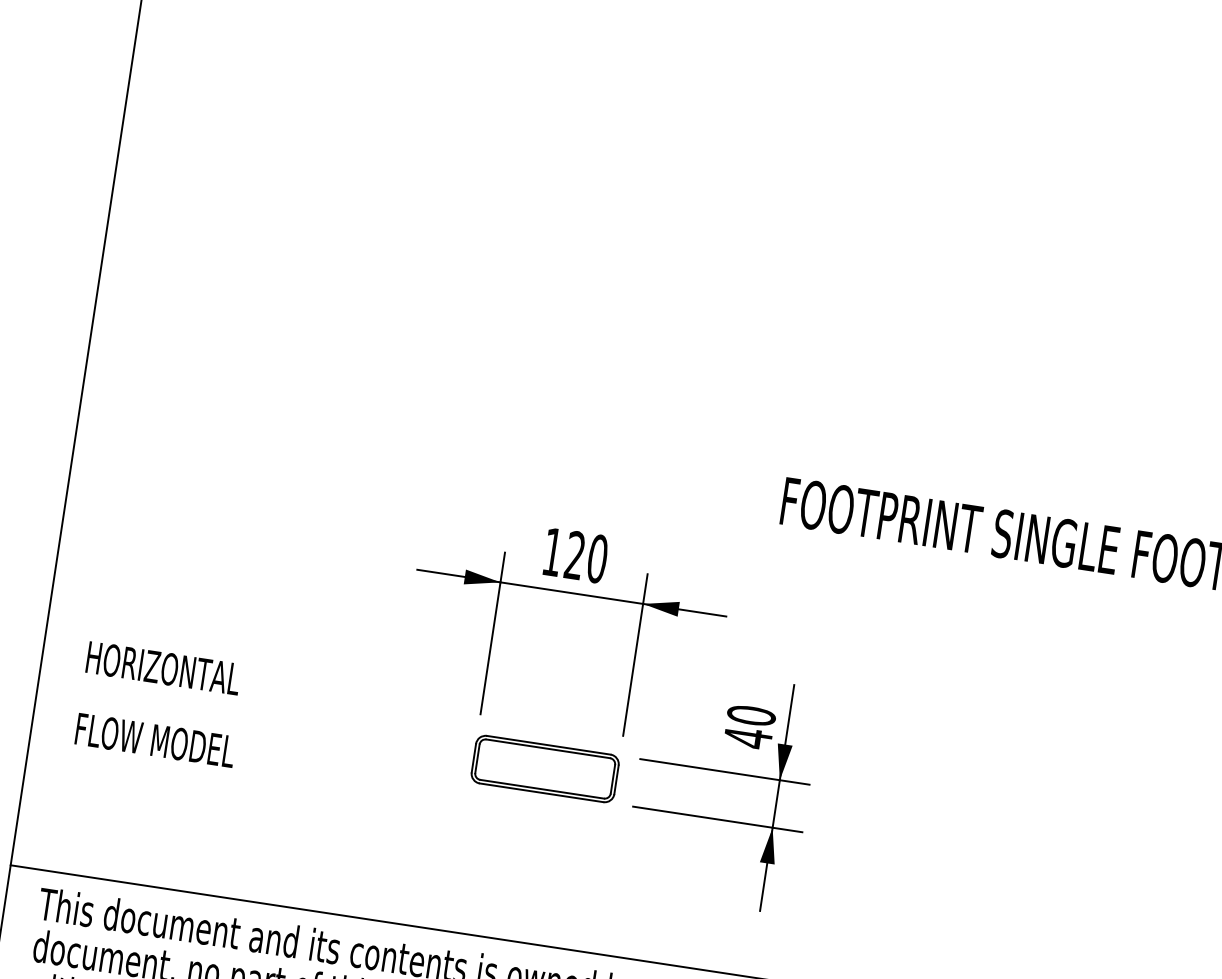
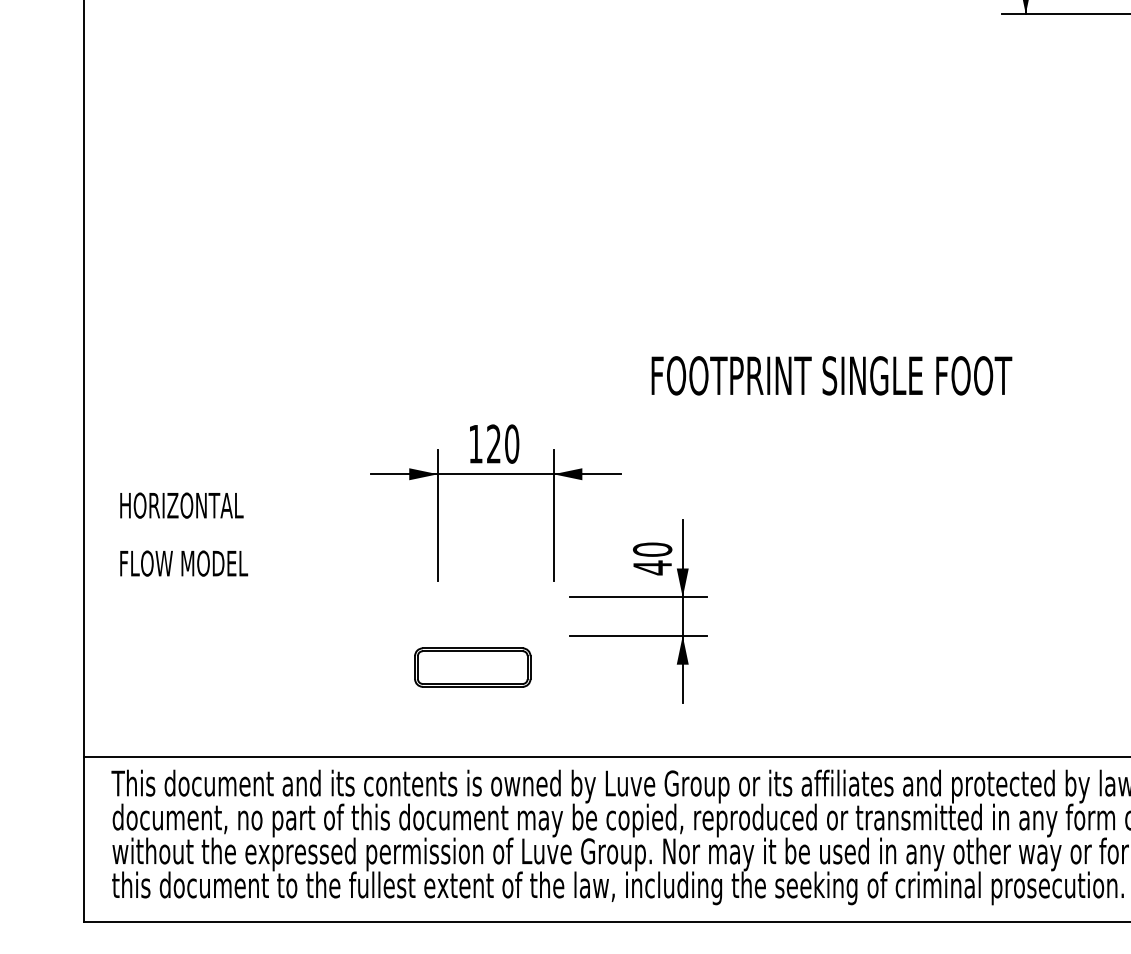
text: (161, 704) -> (184, 534), moved
part: (544, 768) -> (472, 667), moved

